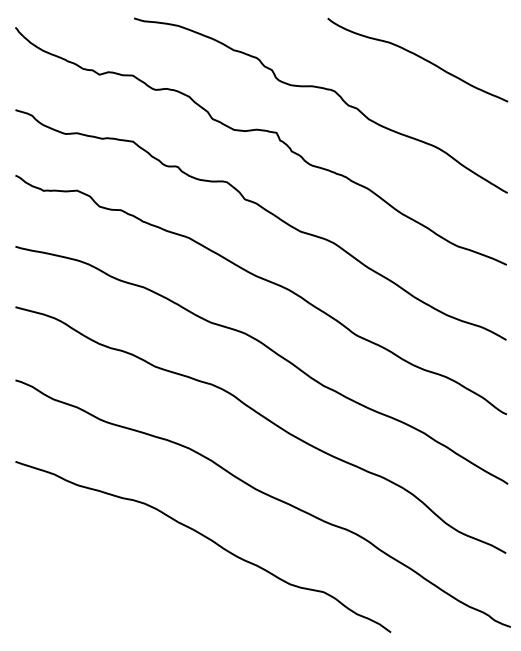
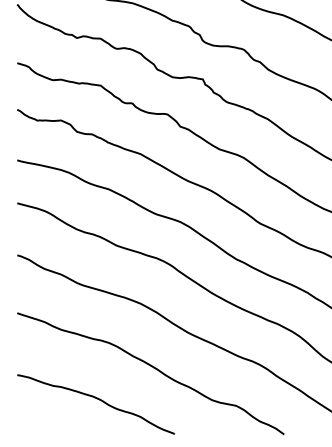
curve: (129, 583) -> (98, 399), added

